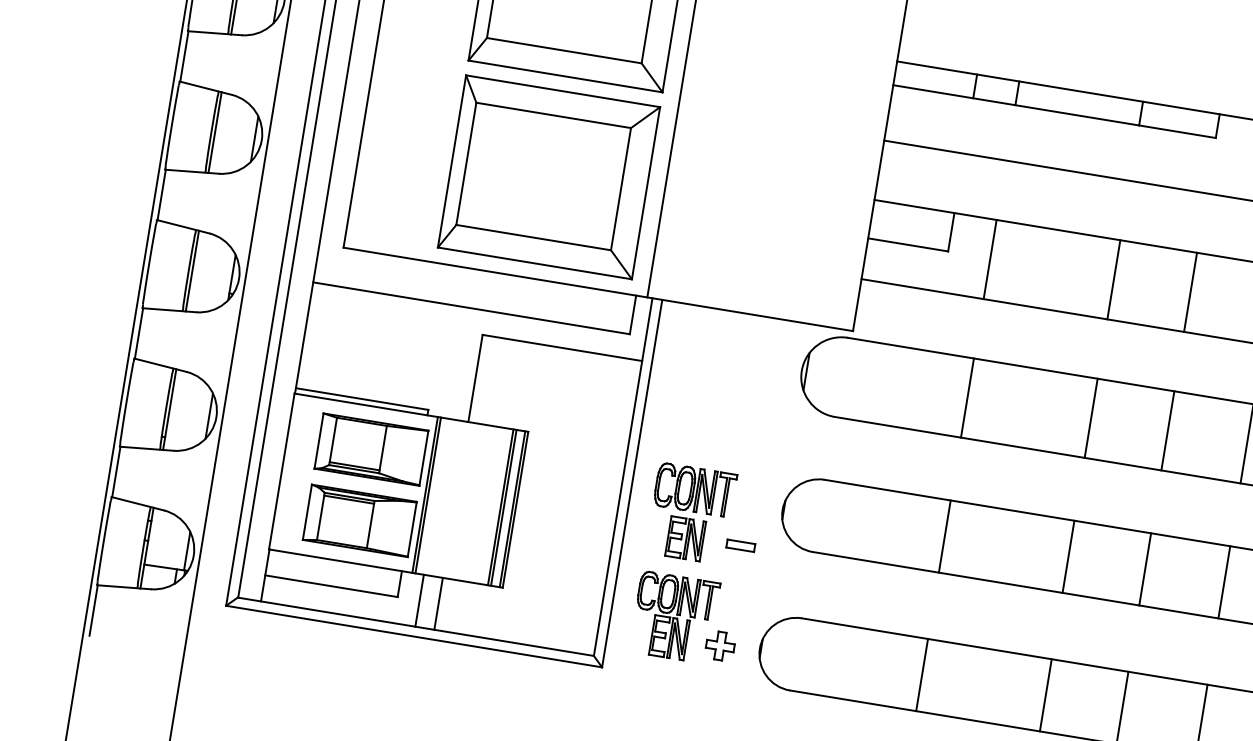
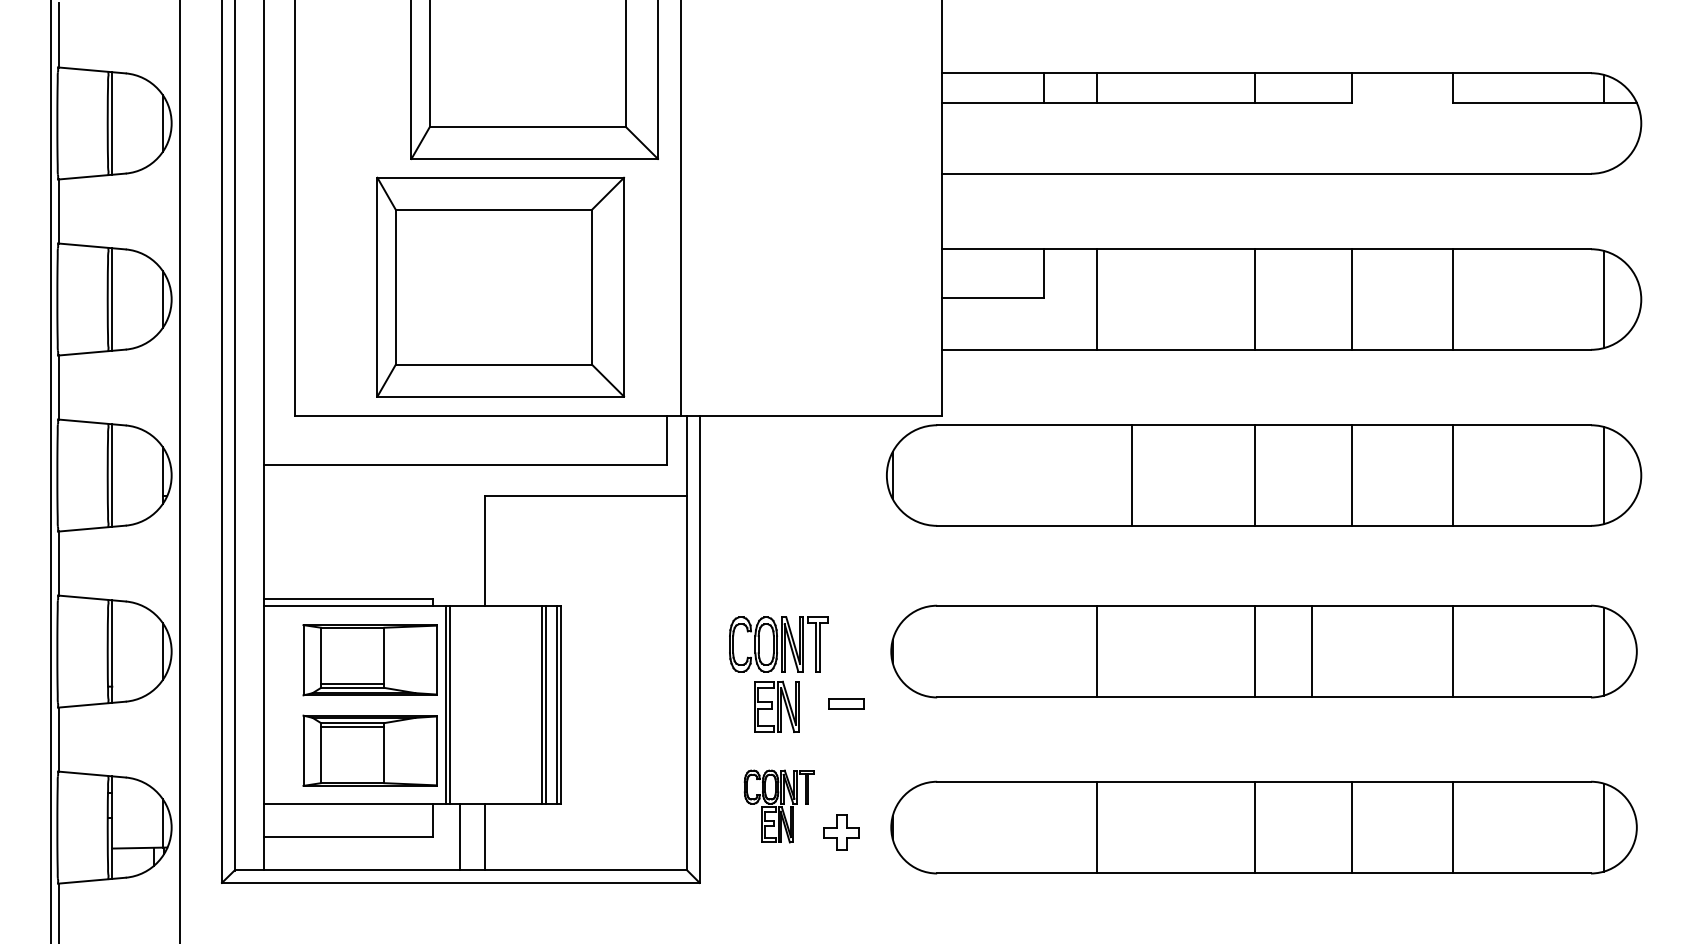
part: (548, 176) -> (500, 286), moved
line: (967, 398) -> (1132, 475), moved
line: (1145, 569) -> (1312, 651), moved
part: (674, 617) -> (779, 806), size x0.7

